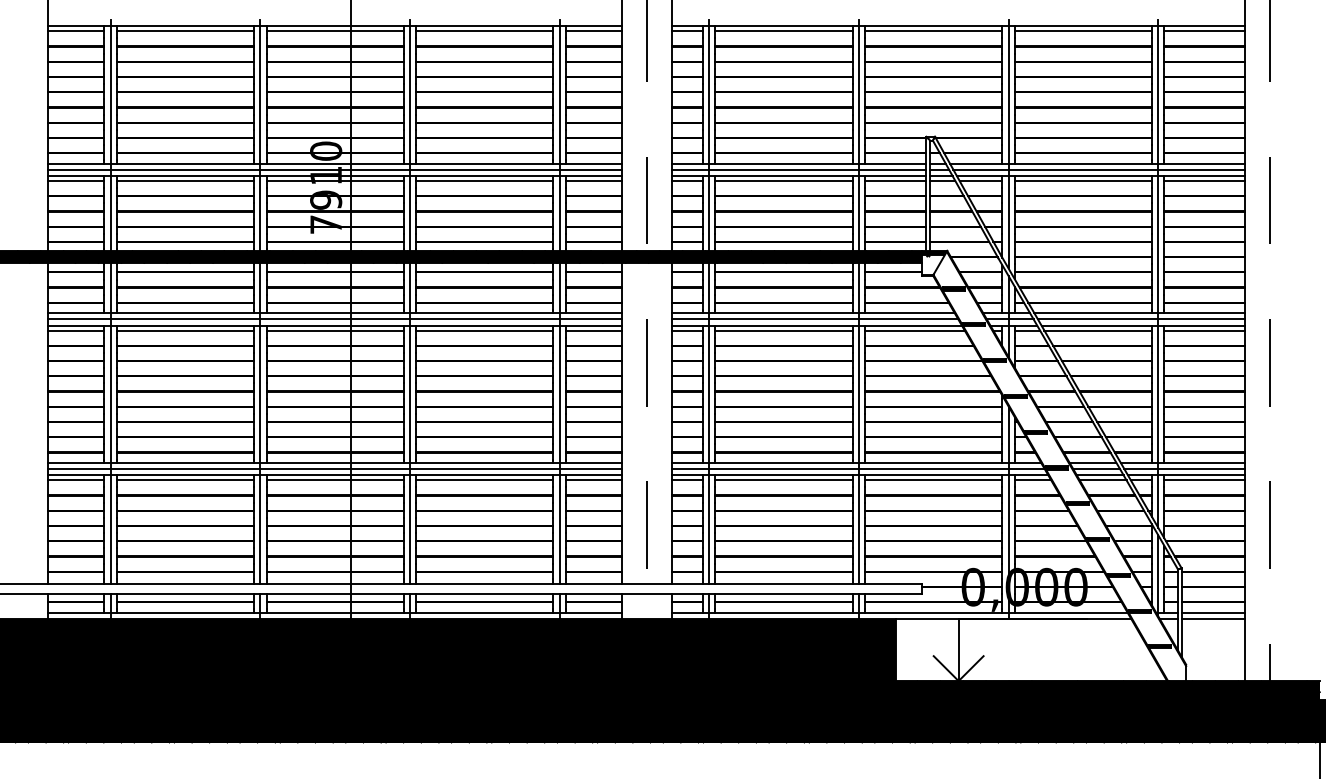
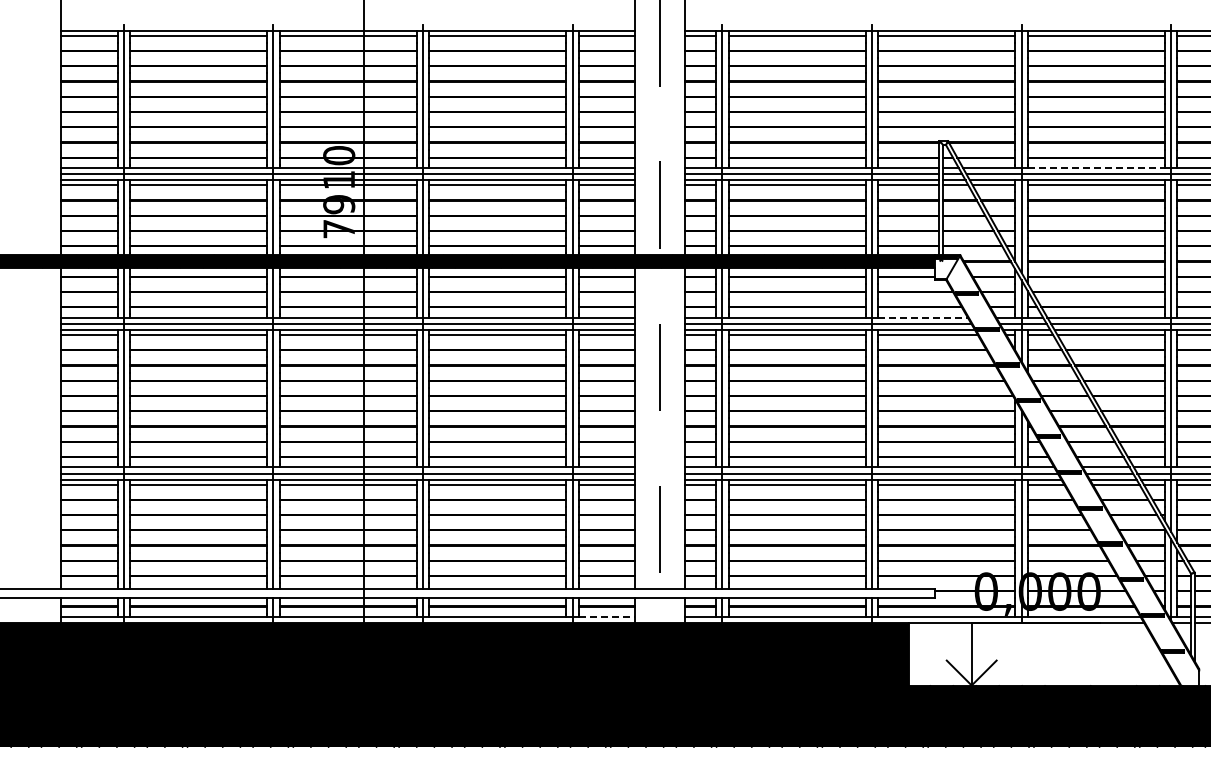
line: (1083, 163) -> (1096, 167), solid -> dashed
line: (909, 313) -> (922, 317), solid -> dashed
line: (594, 612) -> (607, 616), solid -> dashed

